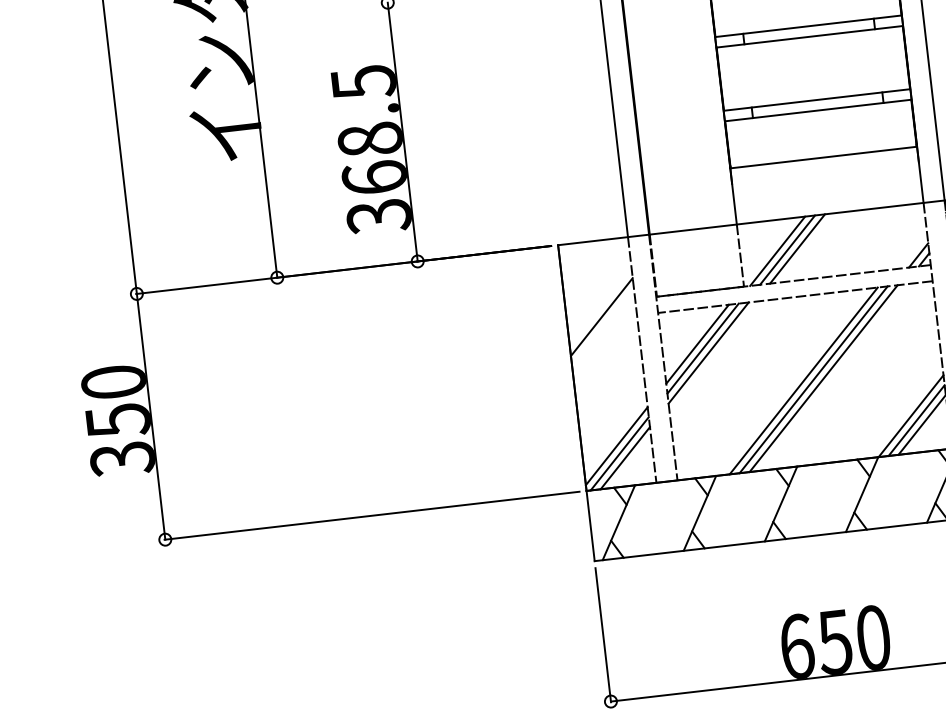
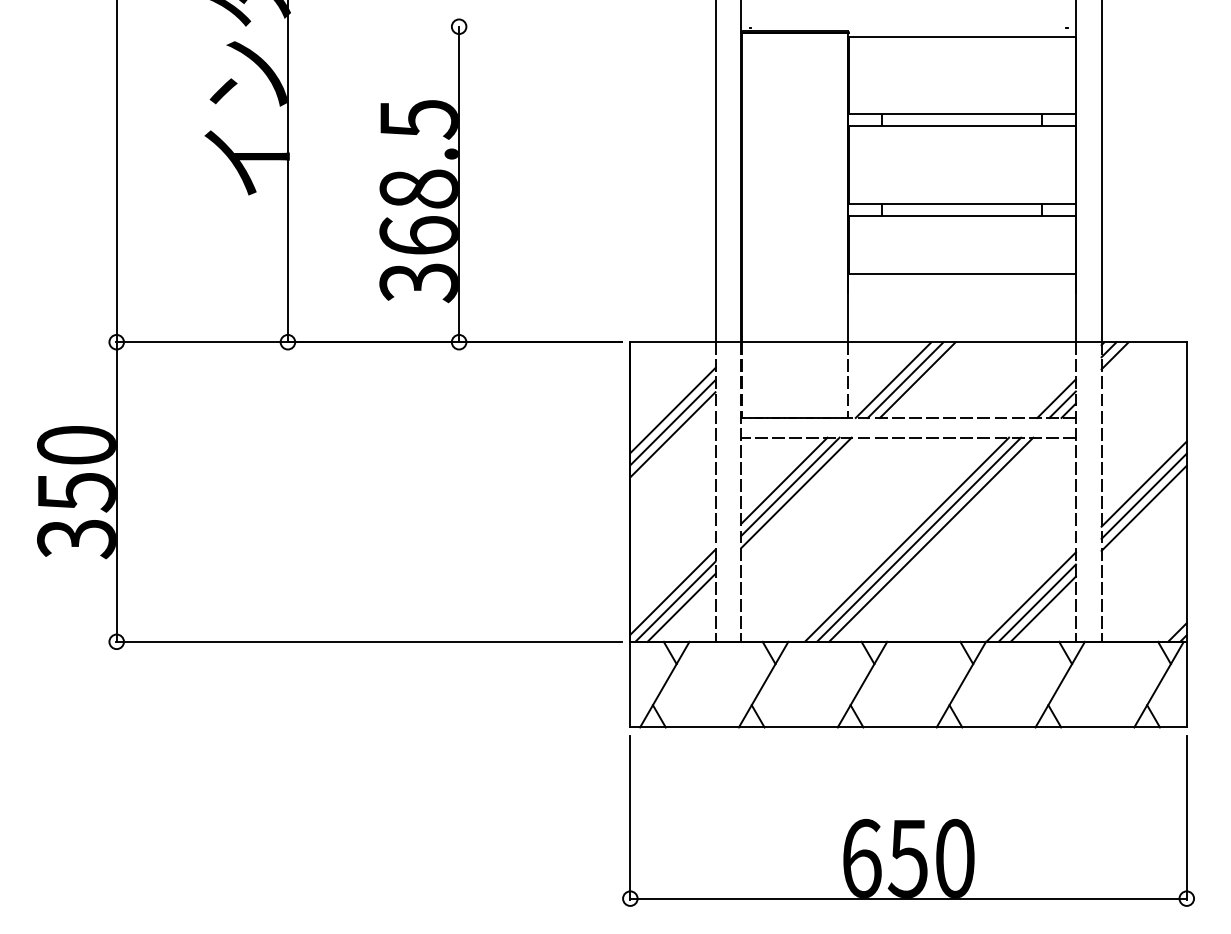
line: (912, 250) -> (1056, 398), added
line: (599, 297) -> (672, 410), added
line: (600, 307) -> (672, 422), added

